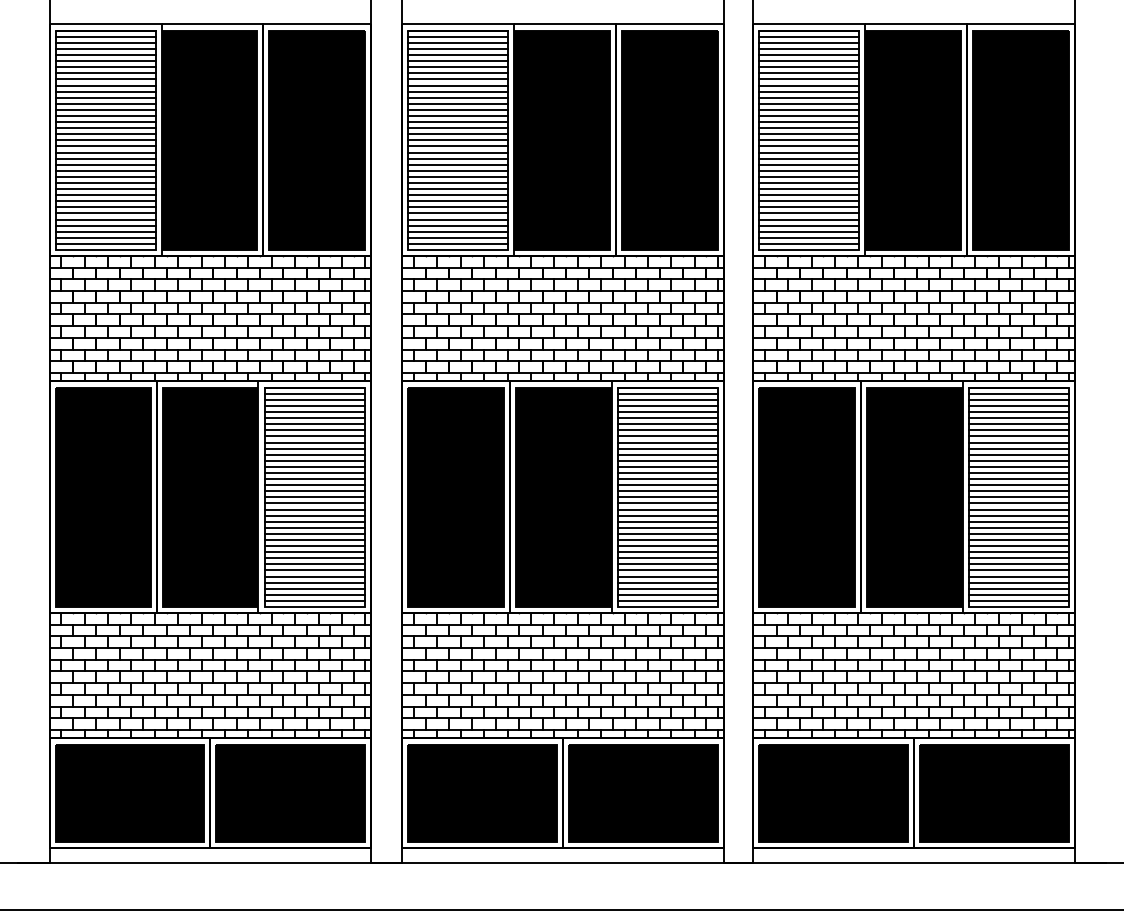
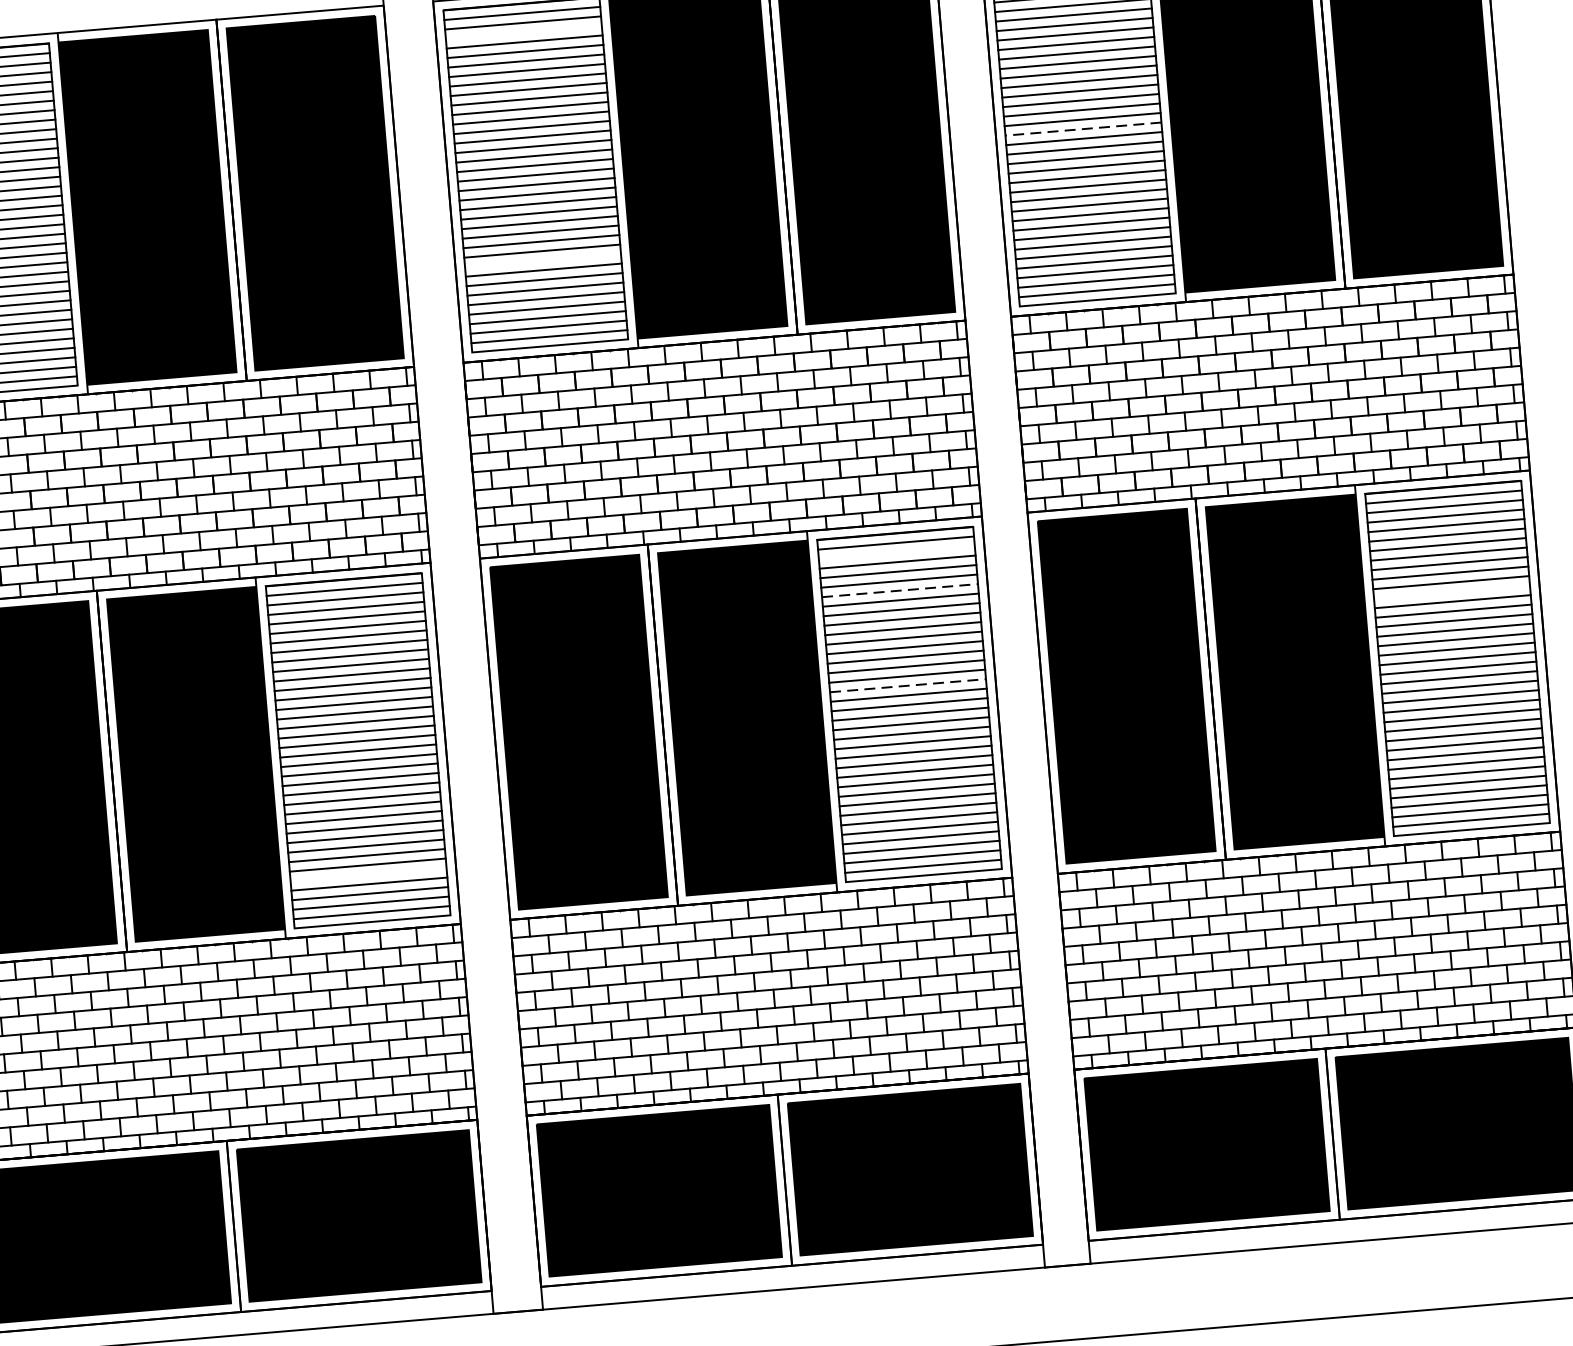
line: (458, 49) -> (524, 33), removed
line: (809, 140) -> (1083, 129), solid -> dashed
line: (458, 195) -> (543, 261), removed
line: (667, 399) -> (896, 552), removed
line: (667, 424) -> (899, 591), solid -> dashed
line: (1018, 454) -> (1451, 591), removed
line: (667, 485) -> (907, 686), solid -> dashed
line: (314, 576) -> (368, 874), removed

